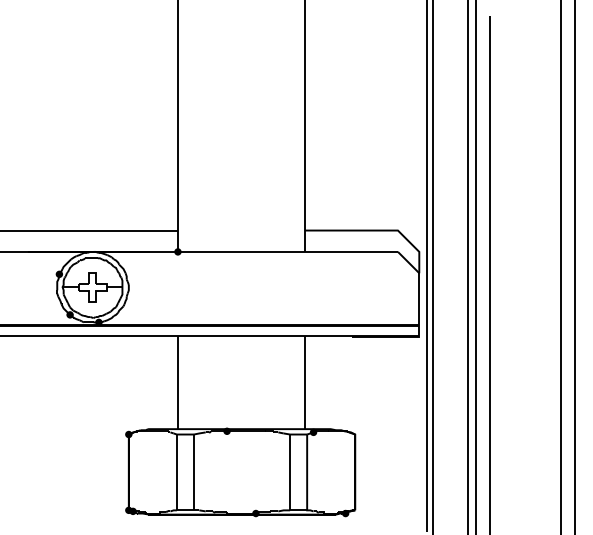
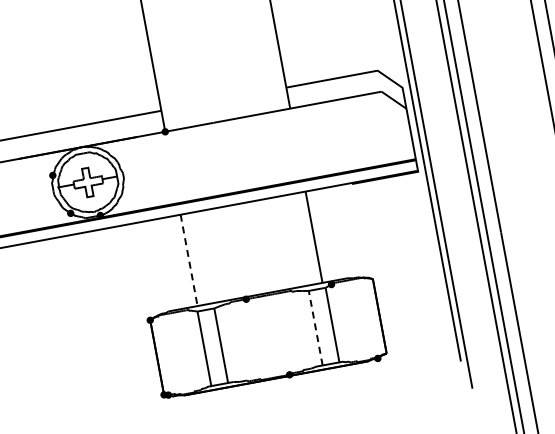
line: (177, 383) -> (188, 261), solid -> dashed
line: (290, 472) -> (316, 328), solid -> dashed

